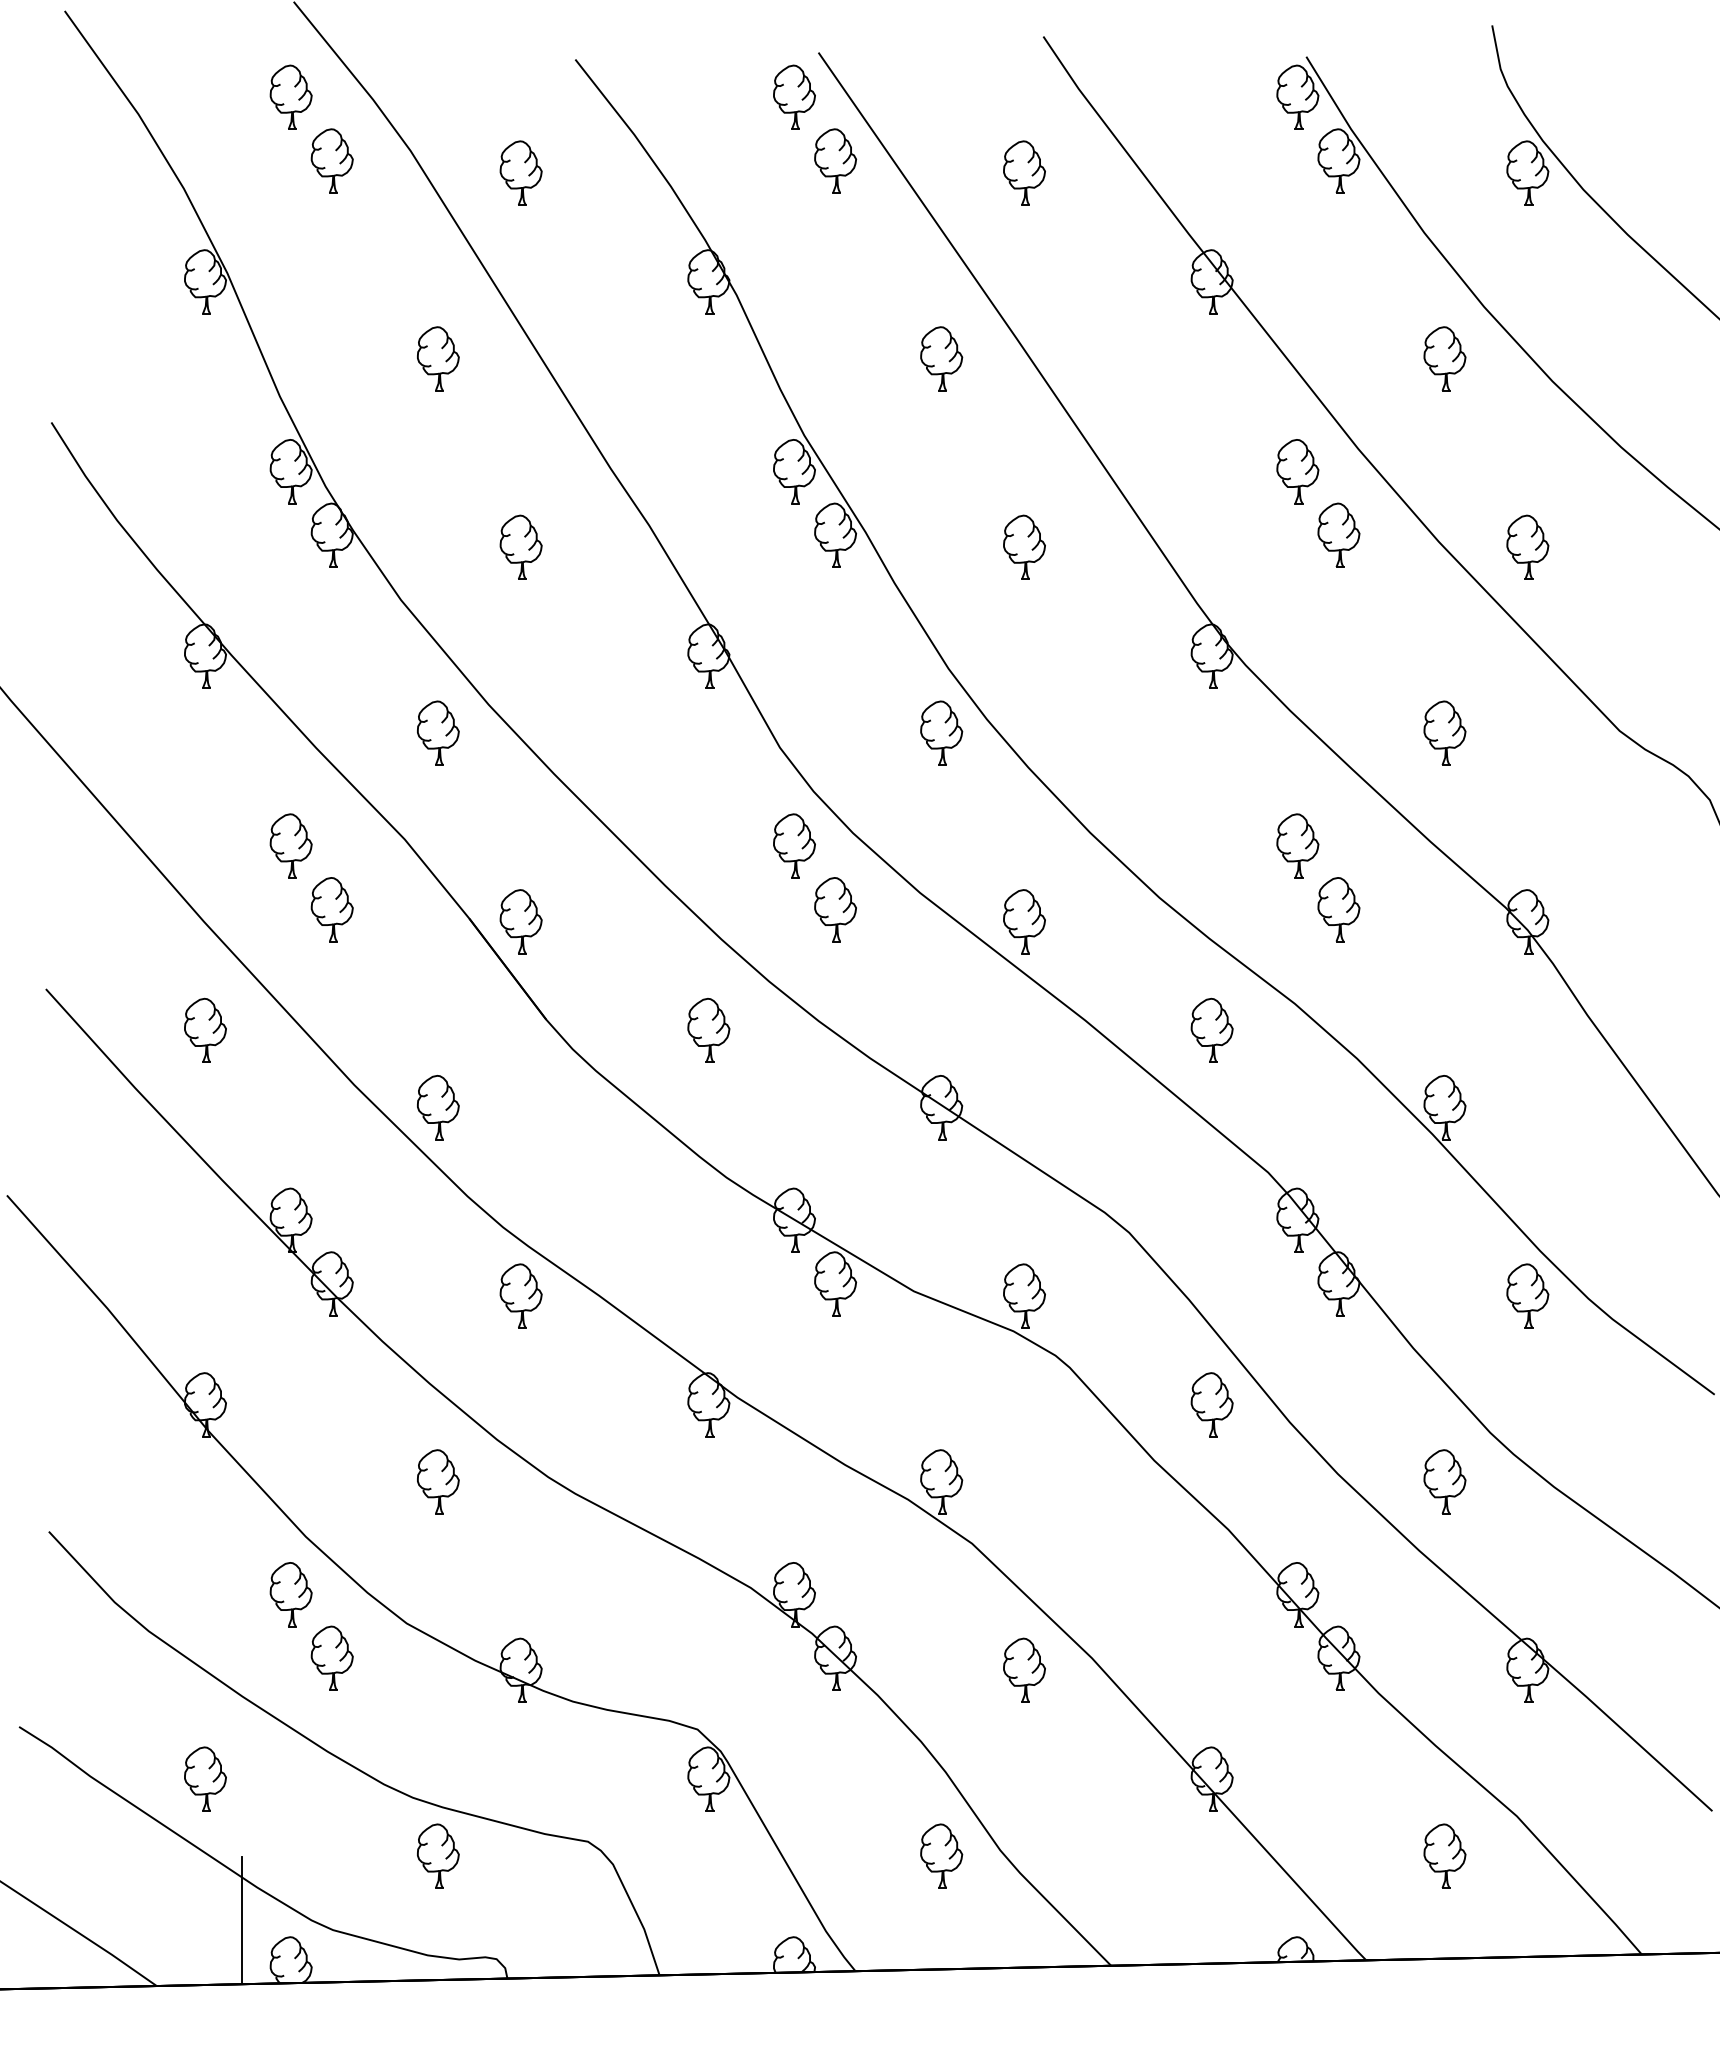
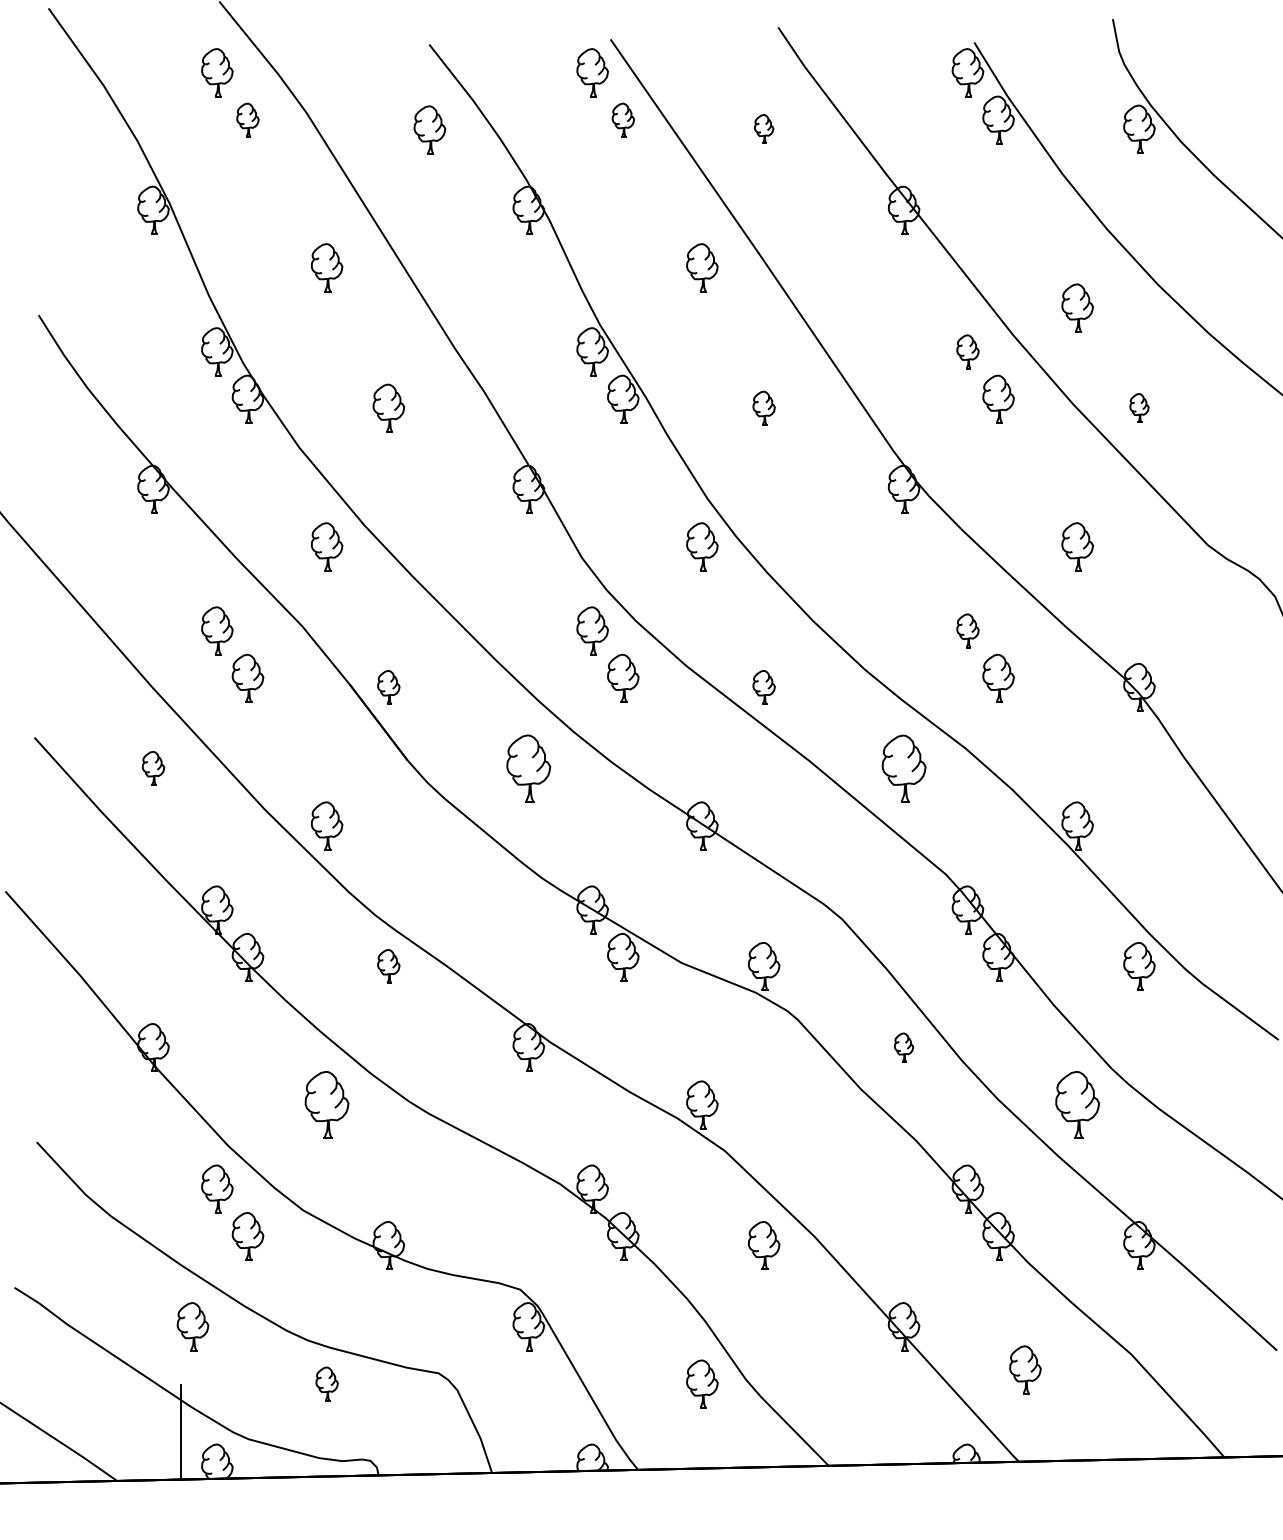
part: (331, 160) -> (247, 119), size x0.7
part: (835, 160) -> (623, 119), size x0.7
part: (520, 172) -> (429, 129), moved
part: (1024, 172) -> (764, 128), size x0.6
part: (1444, 358) -> (1077, 307), moved
part: (1297, 471) -> (967, 351), size x0.7
part: (1024, 546) -> (764, 407), size x0.7
part: (1527, 546) -> (1139, 407), size x0.6
part: (1297, 845) -> (967, 630), size x0.7
part: (520, 921) -> (388, 687), size x0.7
part: (1024, 921) -> (764, 687), size x0.7
part: (205, 1029) -> (153, 767), size x0.7
part: (1211, 1029) -> (903, 767), size x1.4
part: (708, 1030) -> (528, 768), size x1.4
part: (520, 1295) -> (388, 966), size x0.7
part: (1211, 1404) -> (903, 1047), size x0.6
part: (438, 1481) -> (327, 1104), size x1.4
part: (1444, 1481) -> (1077, 1104), size x1.4
part: (205, 1778) -> (193, 1326), moved
part: (438, 1855) -> (327, 1383), size x0.7
part: (1444, 1855) -> (1025, 1369), moved

